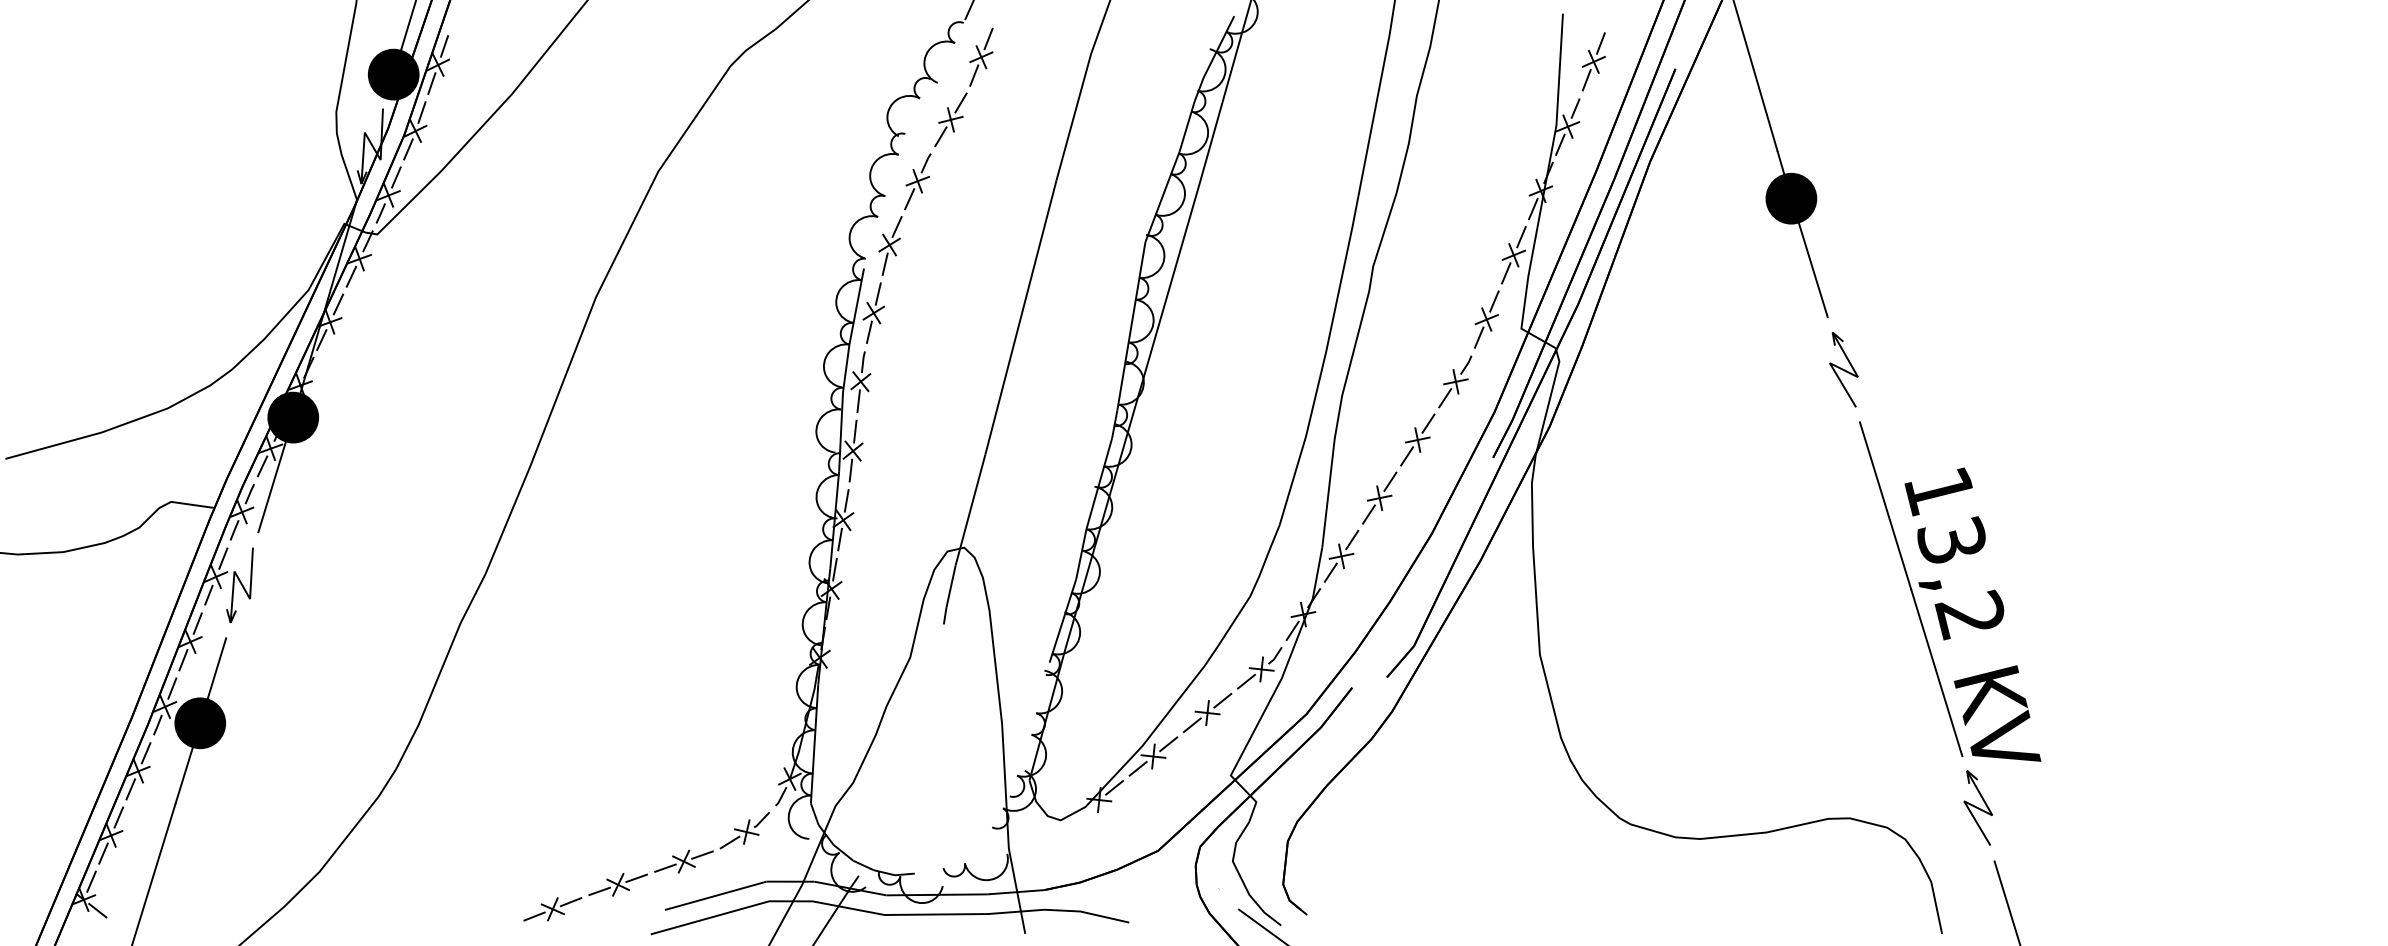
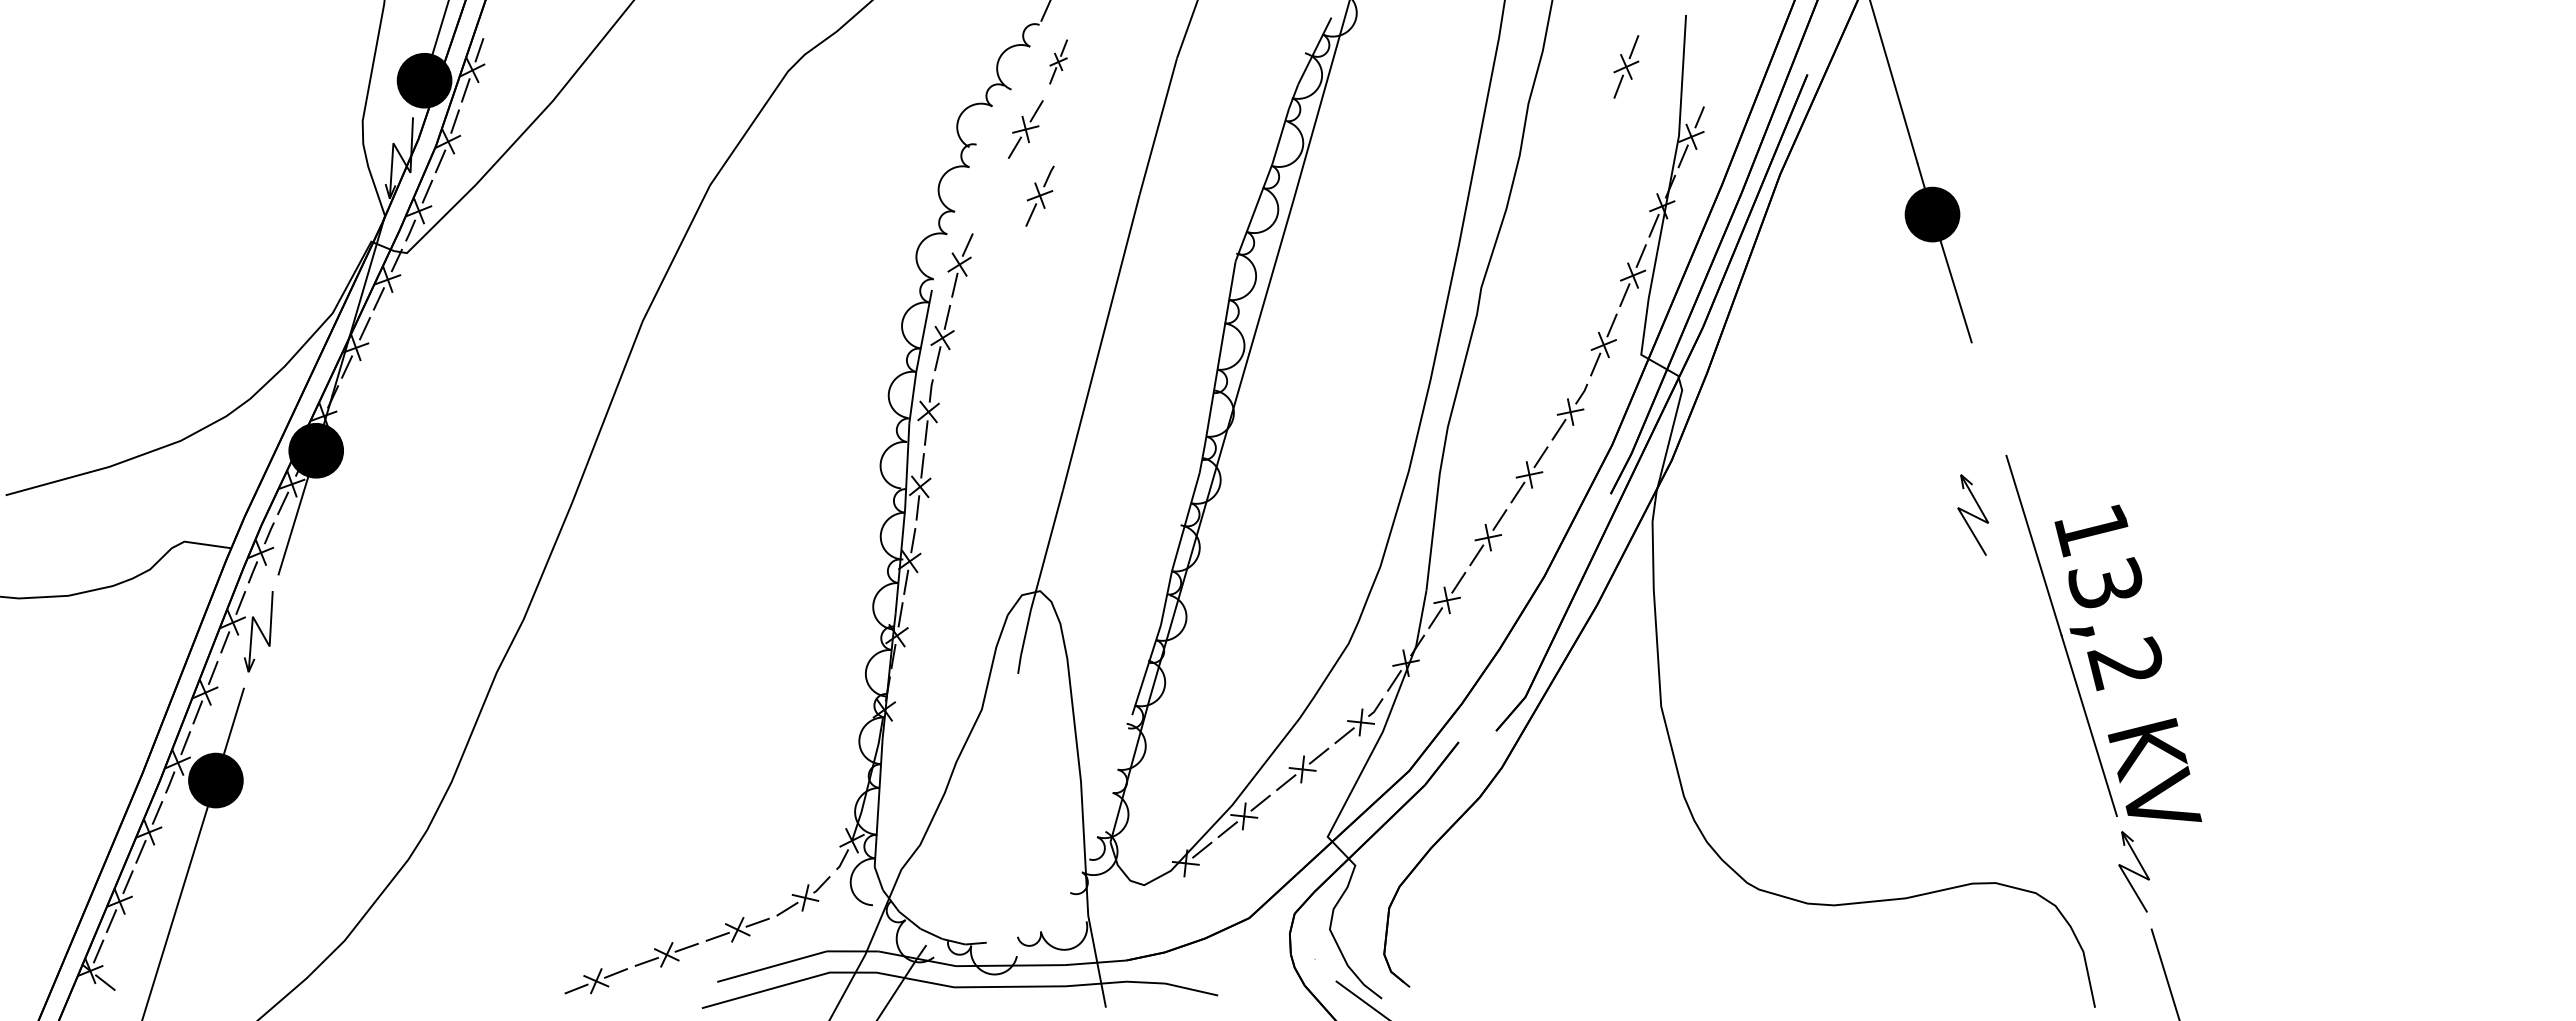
part: (981, 56) -> (1058, 61), size x0.7
part: (1593, 61) -> (1626, 66), moved
part: (917, 181) -> (1039, 195), moved
part: (1844, 369) -> (1973, 514), moved

